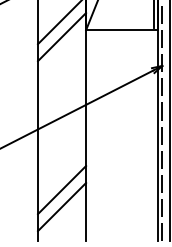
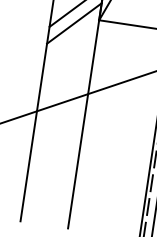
line: (62, 190) -> (52, 175), removed
line: (62, 207) -> (49, 192), removed

